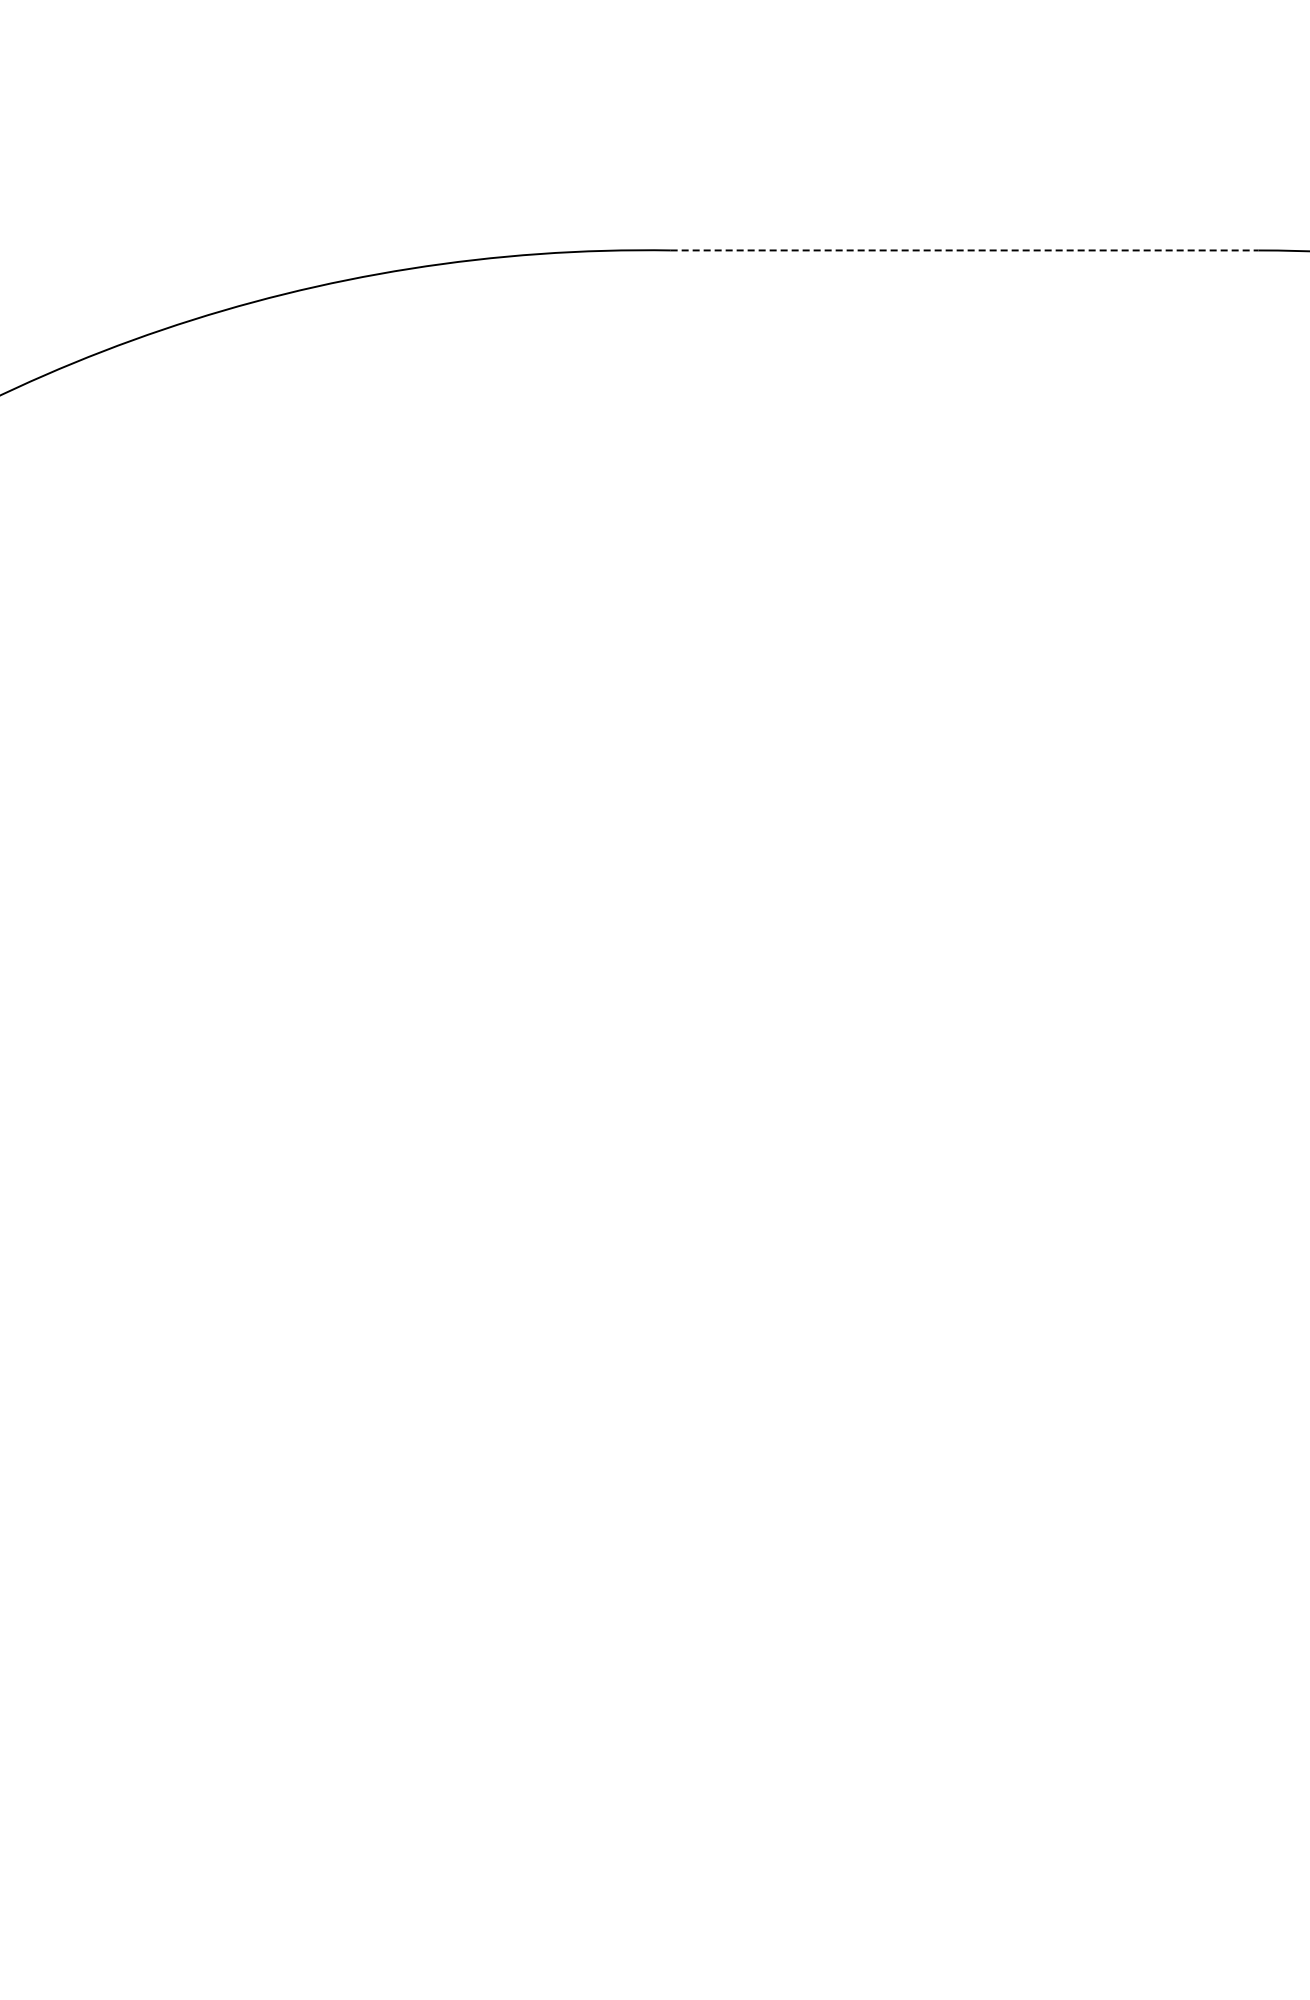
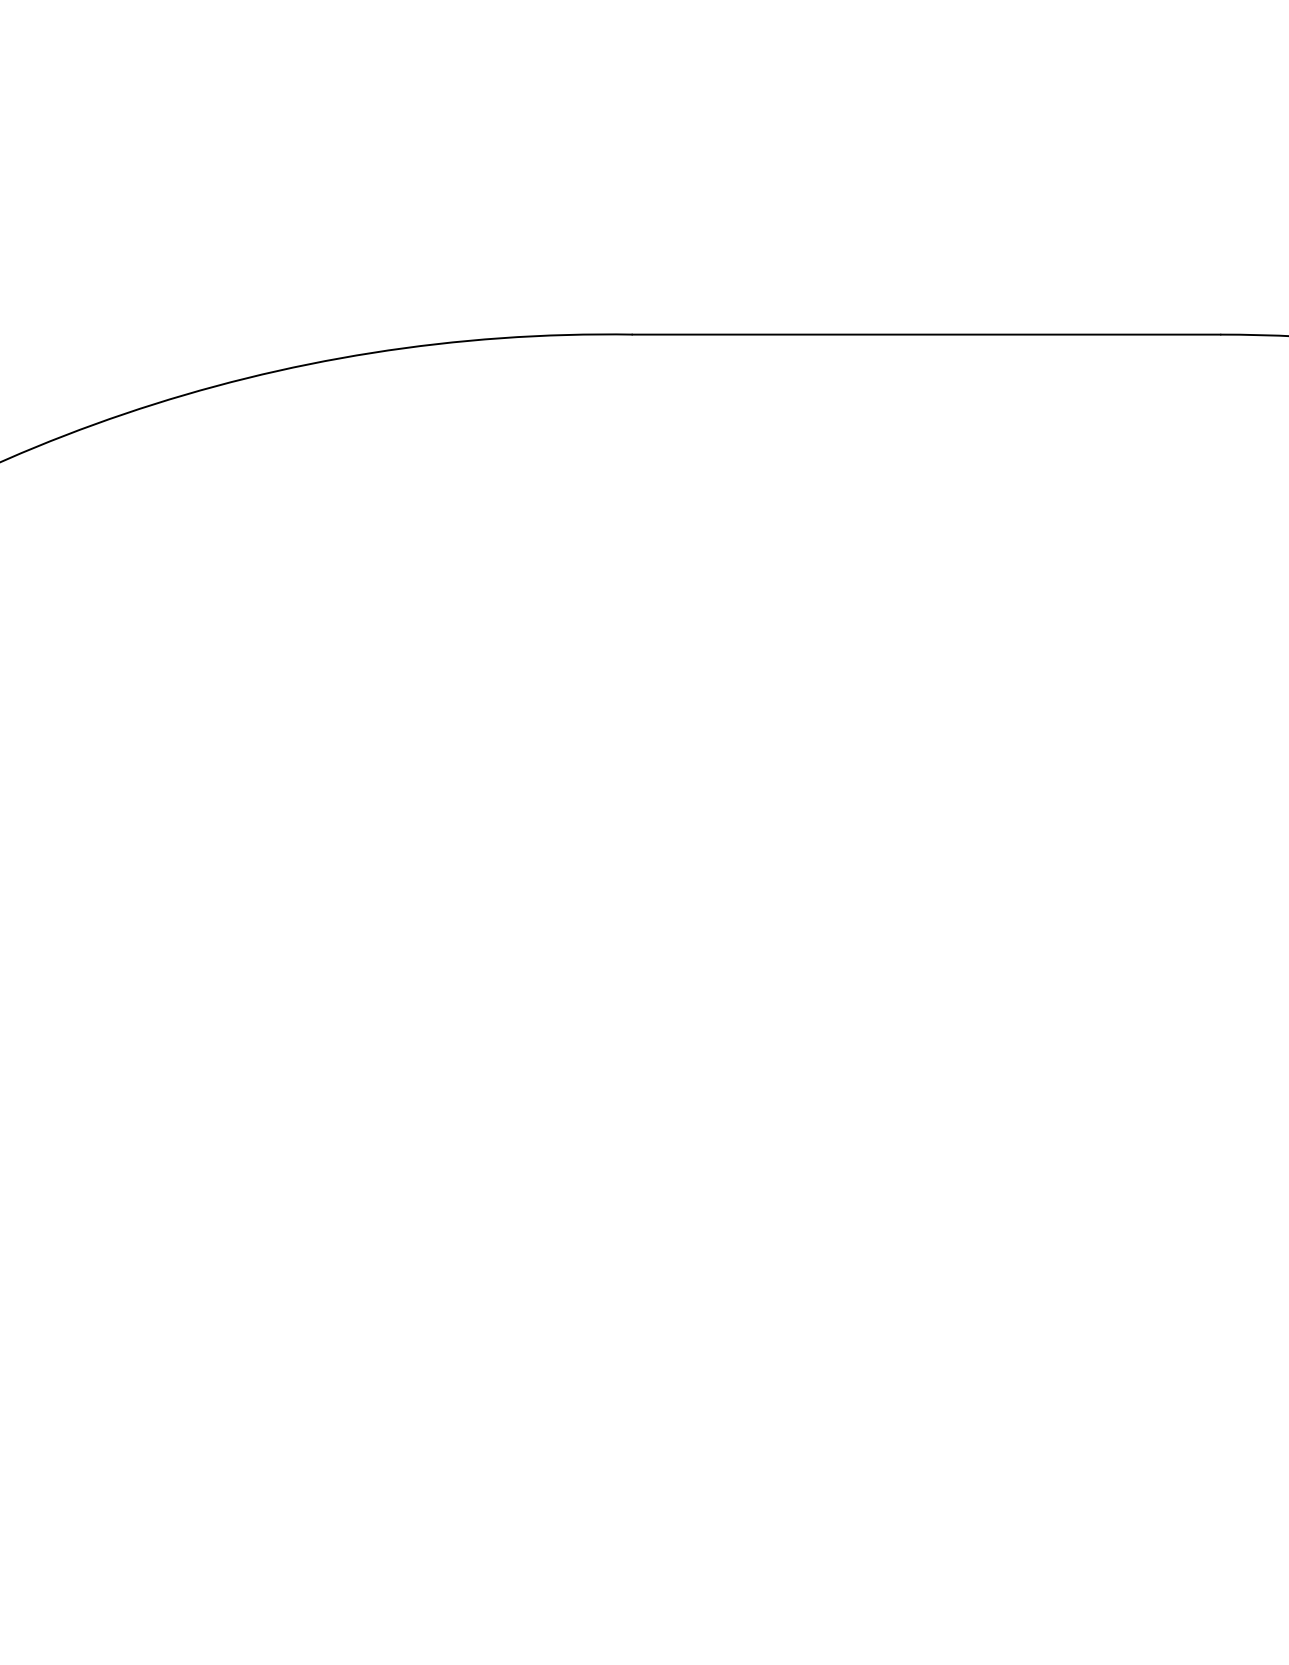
line: (964, 250) -> (926, 334), dashed -> solid

